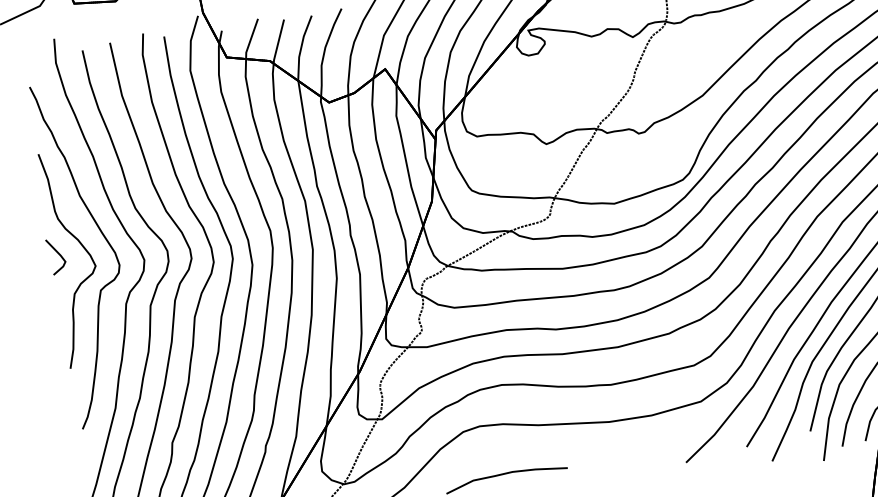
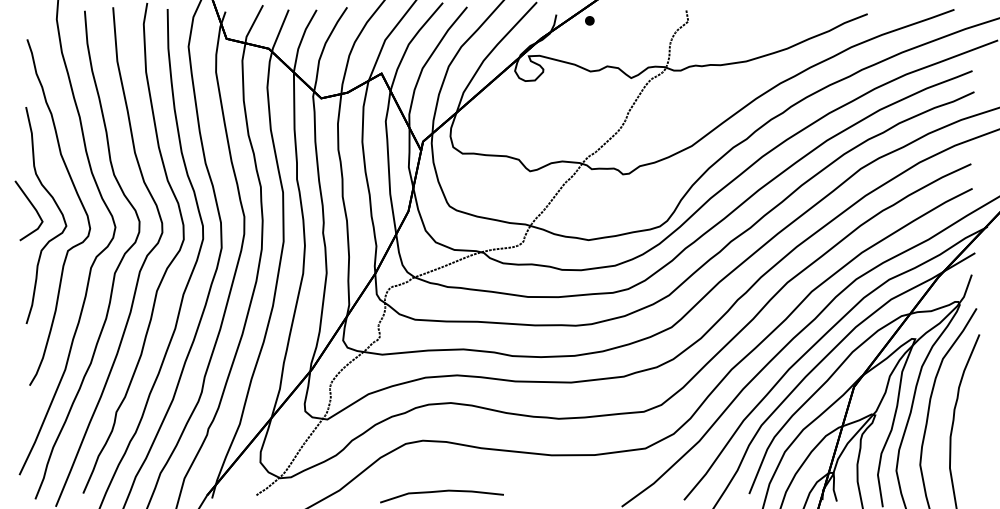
part: (55, 256) -> (28, 210), size x1.67

